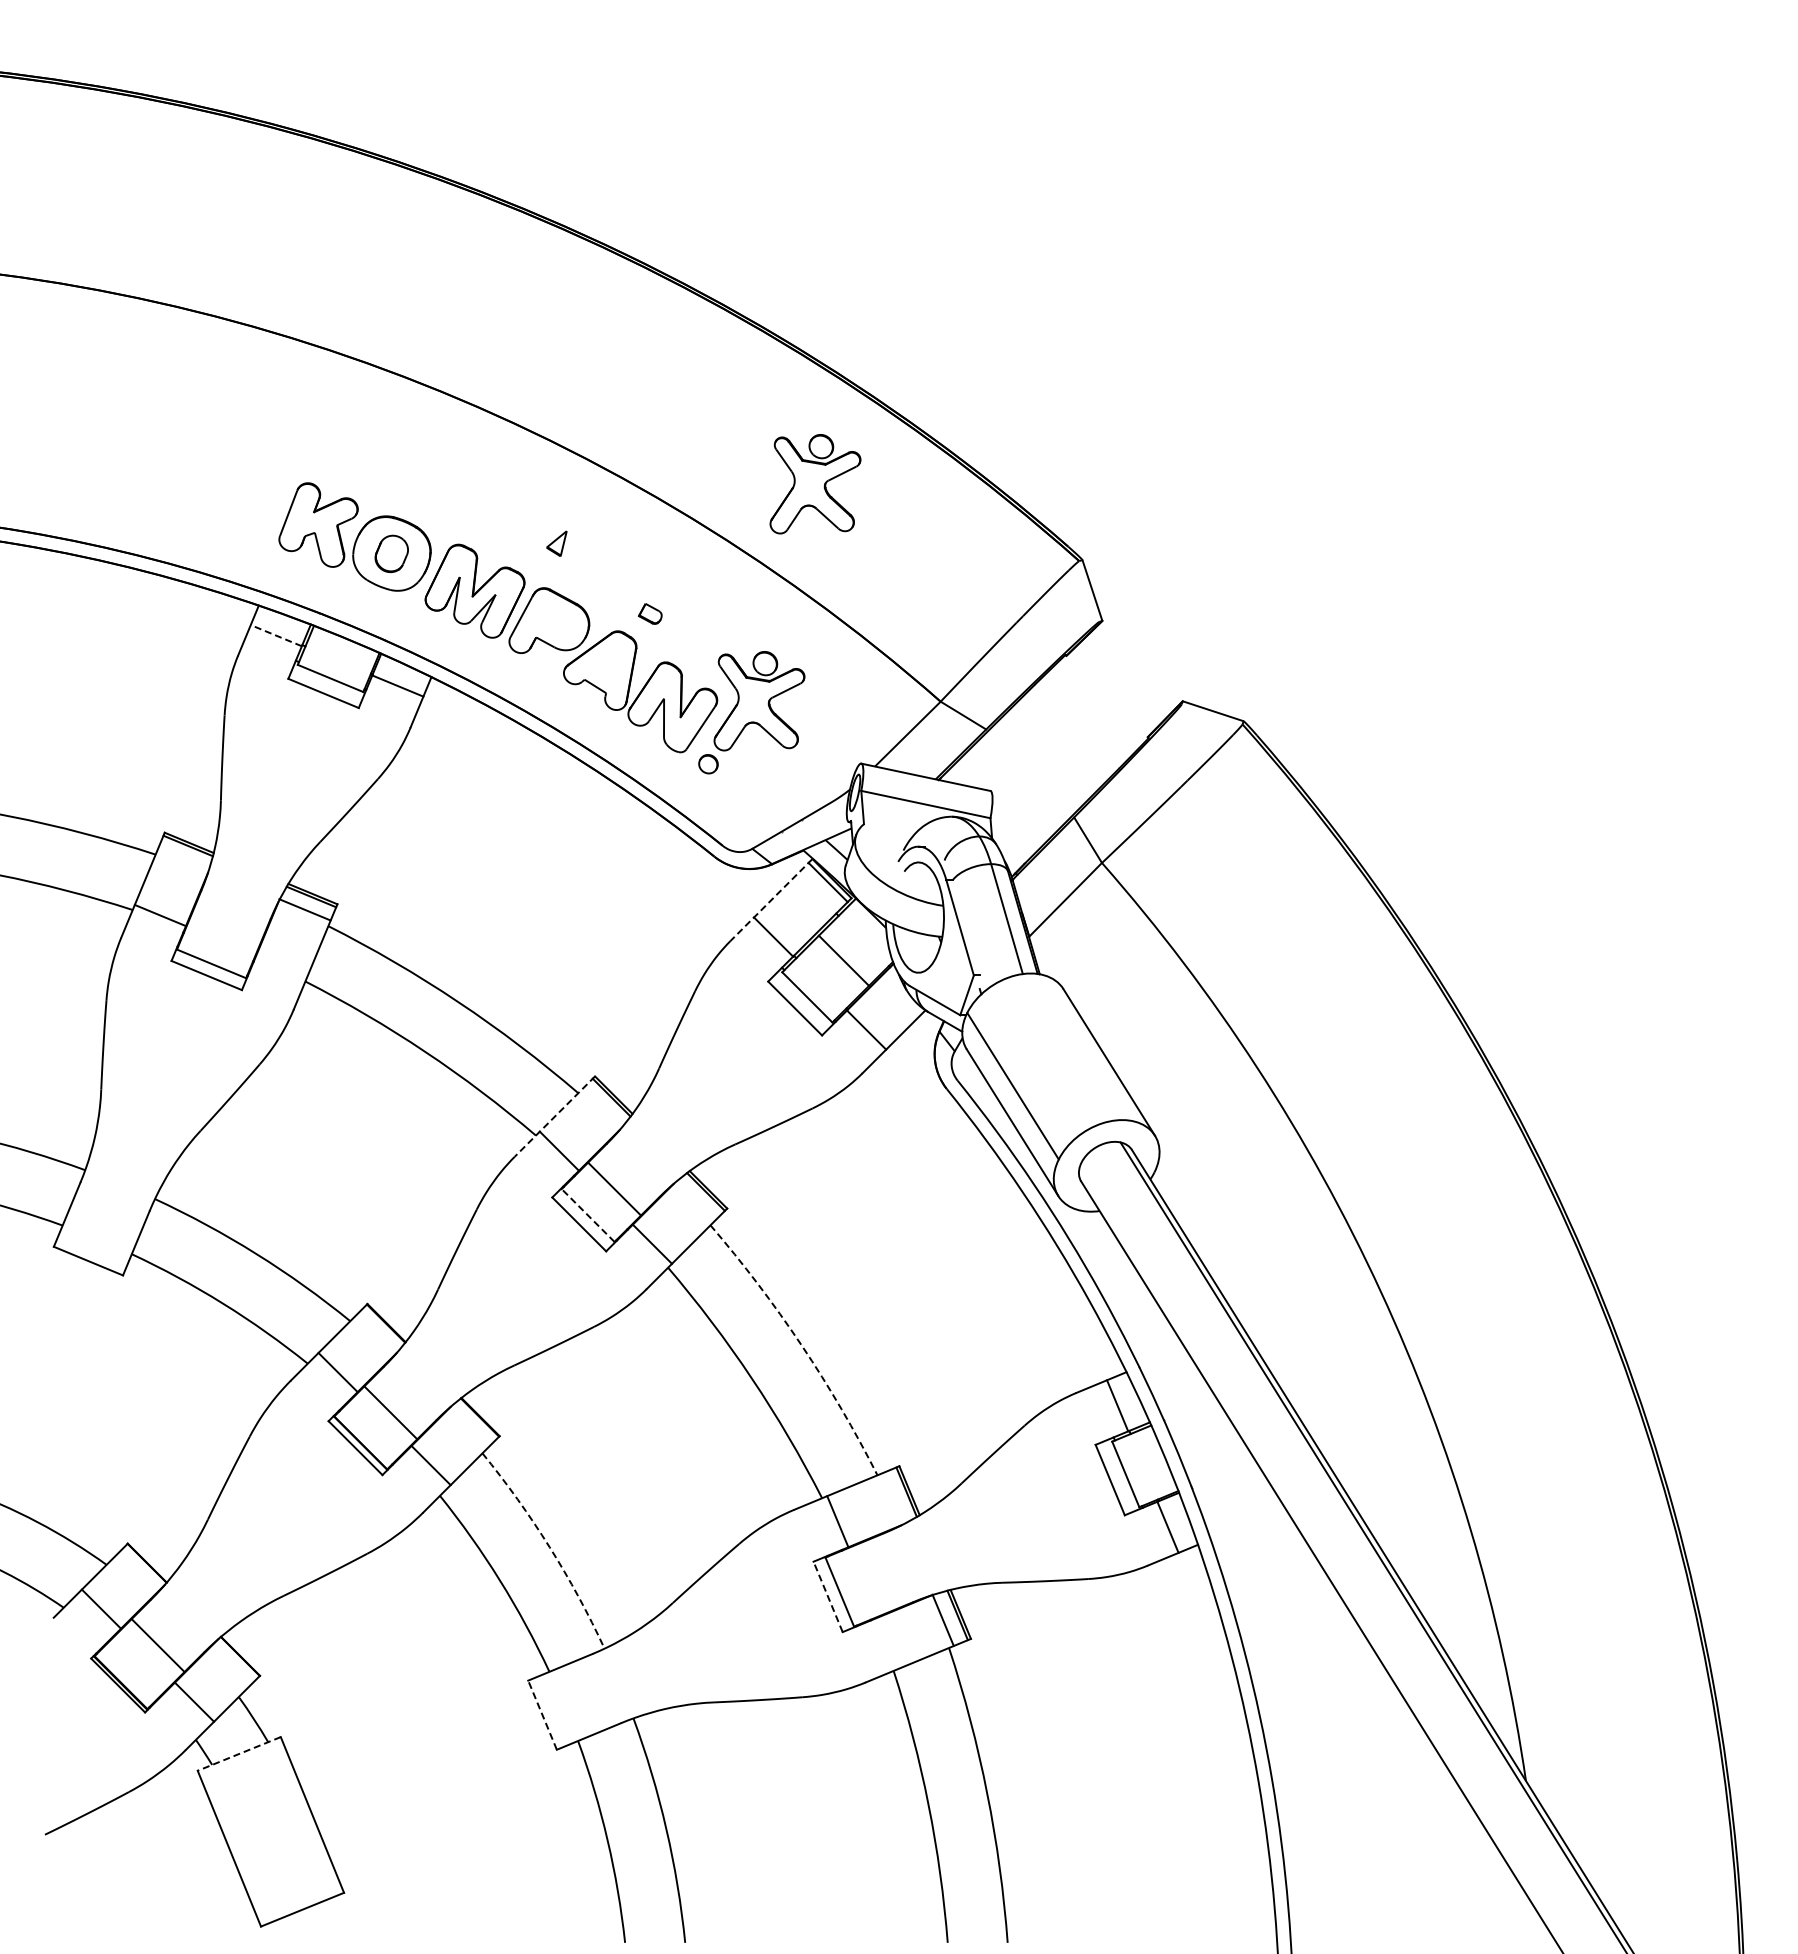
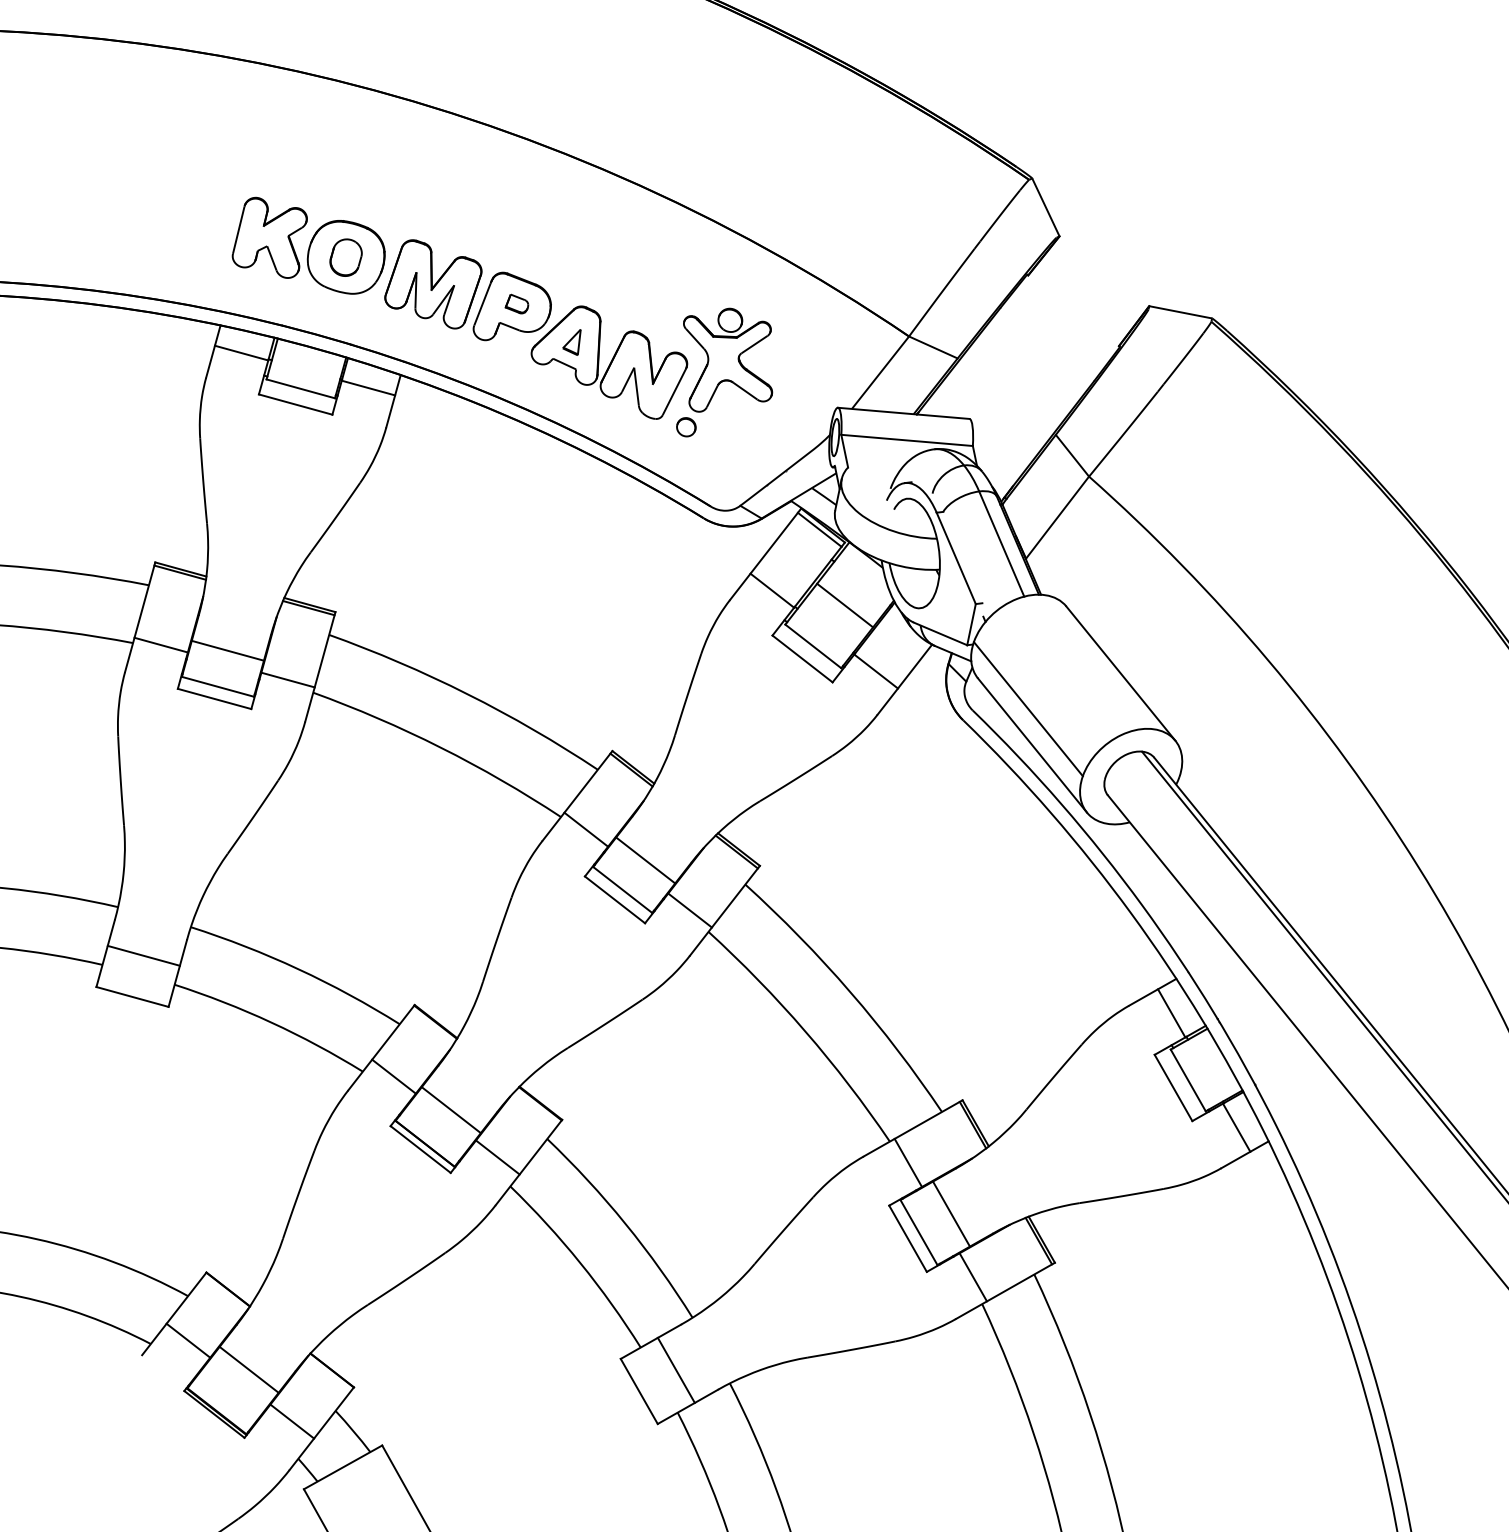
part: (815, 484) -> (757, 136), removed
part: (556, 543) -> (572, 343), moved
part: (649, 613) -> (515, 303), moved
line: (276, 635) -> (241, 352), dashed -> solid
line: (771, 900) -> (765, 554), dashed -> solid
line: (304, 909) -> (287, 679), moved
line: (225, 929) -> (227, 650), added
line: (554, 1116) -> (577, 795), dashed -> solid
line: (587, 1215) -> (622, 890), dashed -> solid
line: (104, 1221) -> (143, 955), added
arc: (801, 1345) -> (850, 992), dashed -> solid
arc: (549, 1547) -> (625, 1224), dashed -> solid
line: (874, 1577) -> (951, 1213), added
line: (827, 1596) -> (907, 1238), dashed -> solid
line: (942, 1619) -> (972, 1276), moved
line: (581, 1698) -> (675, 1370), added
line: (542, 1714) -> (639, 1390), dashed -> solid
line: (239, 1753) -> (343, 1466), dashed -> solid

